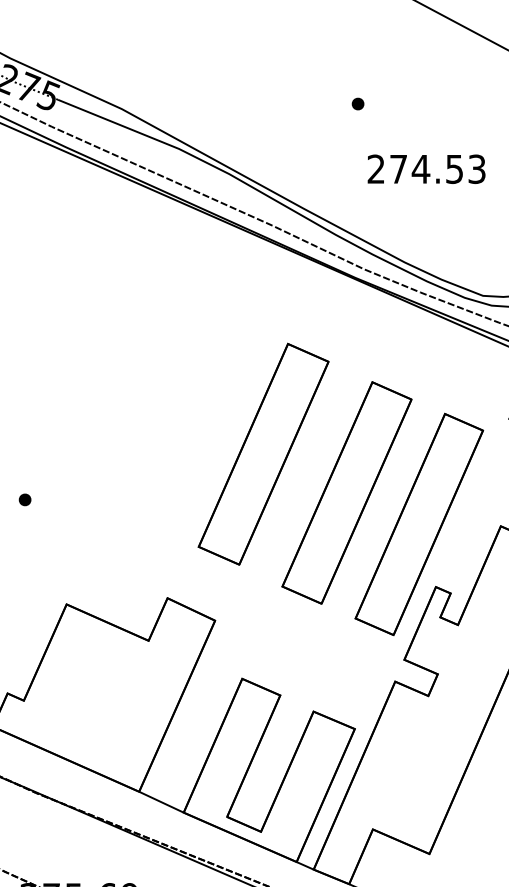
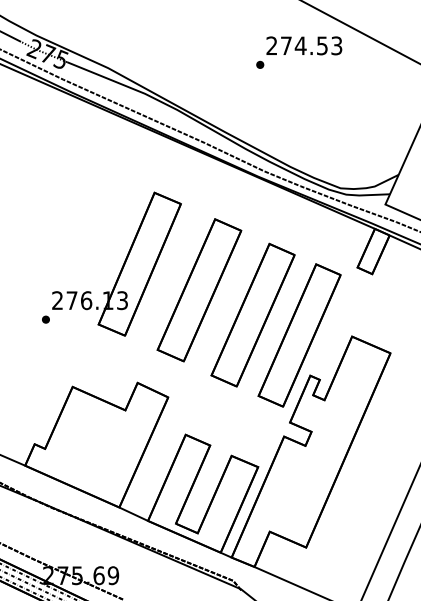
text: (426, 168) -> (304, 45), moved
part: (144, 415) -> (122, 265), added

